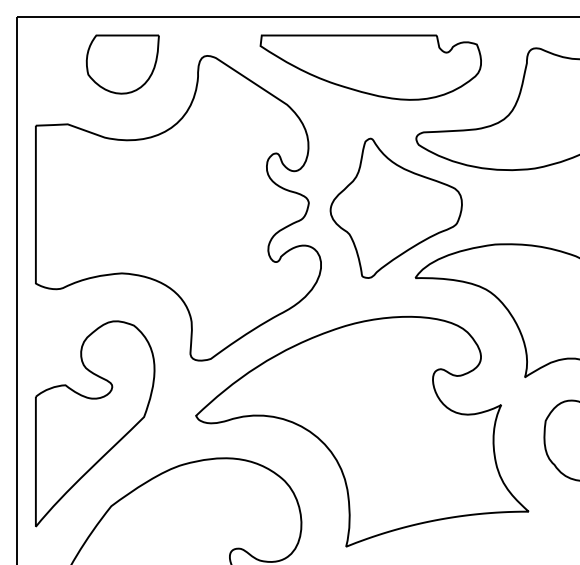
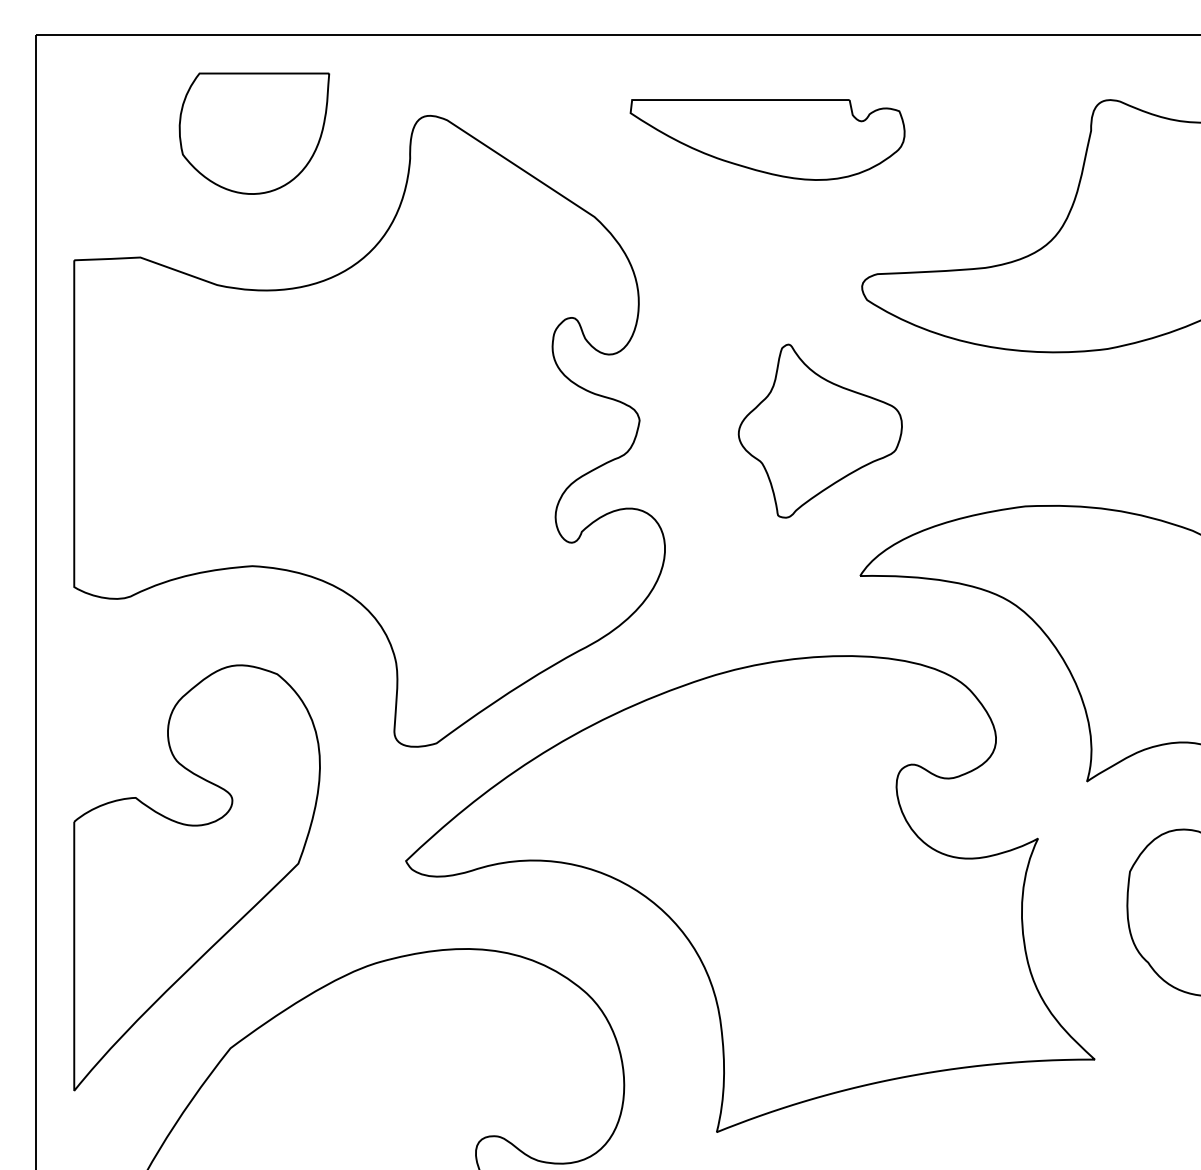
part: (370, 67) -> (767, 139), size x0.6
part: (395, 207) -> (818, 429), size x0.6

